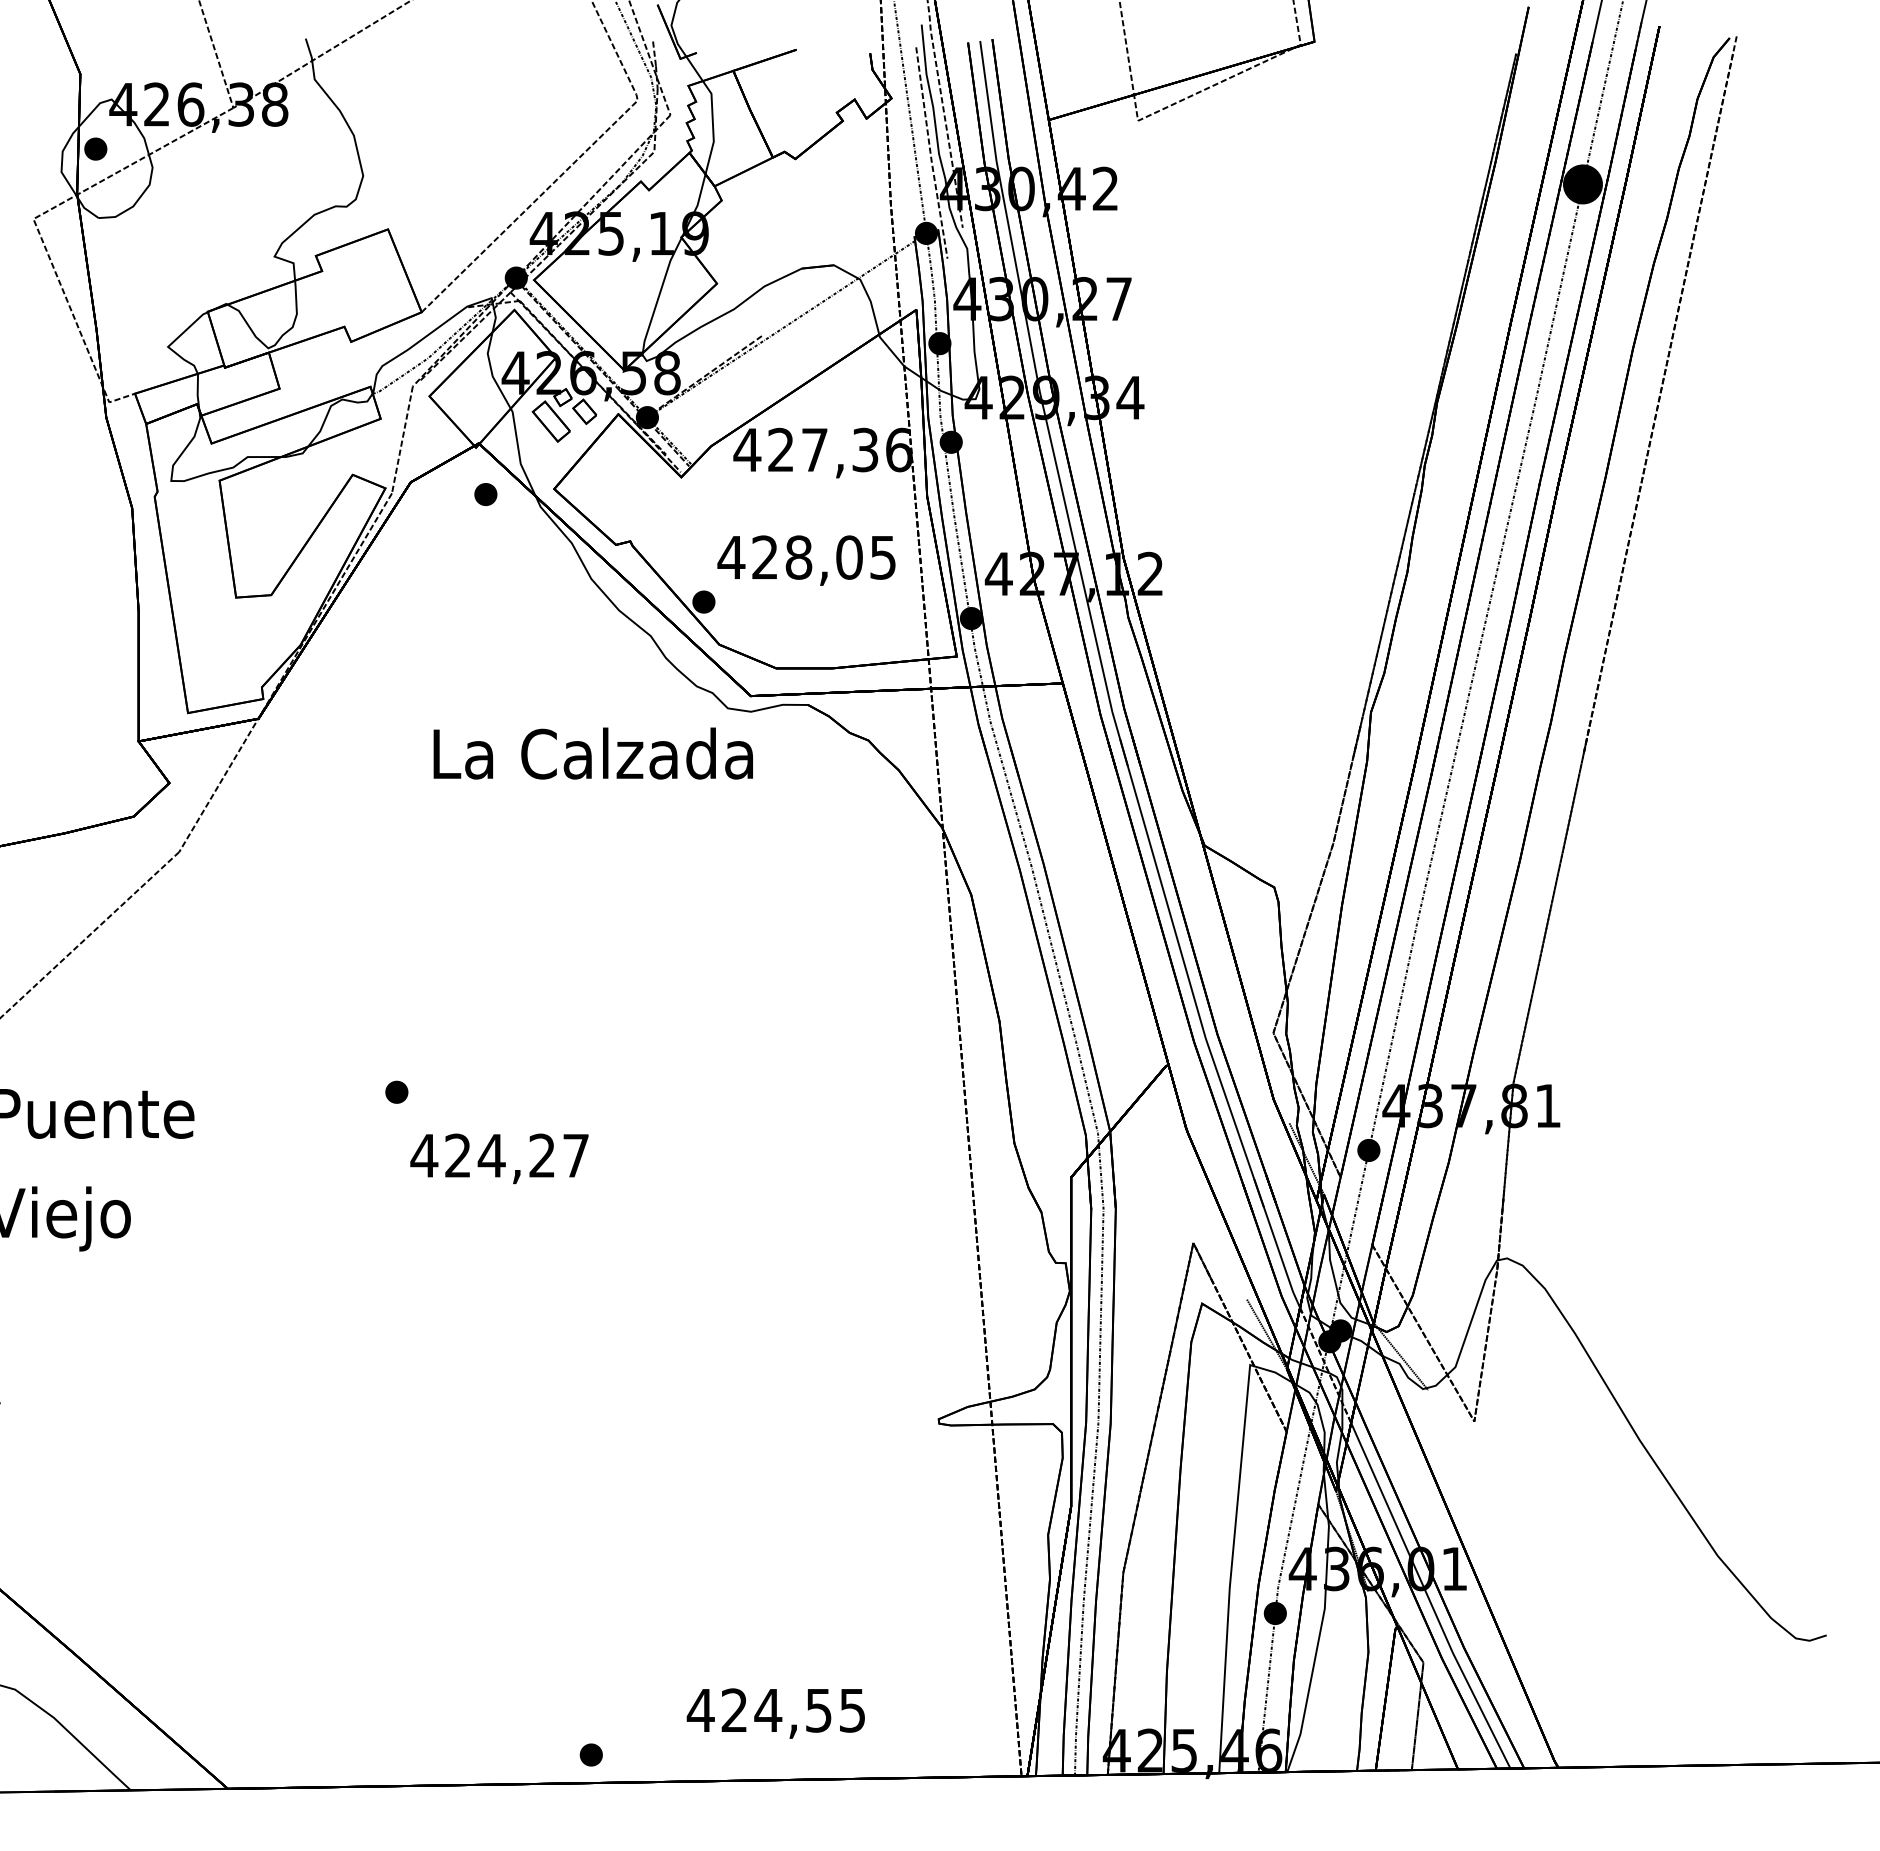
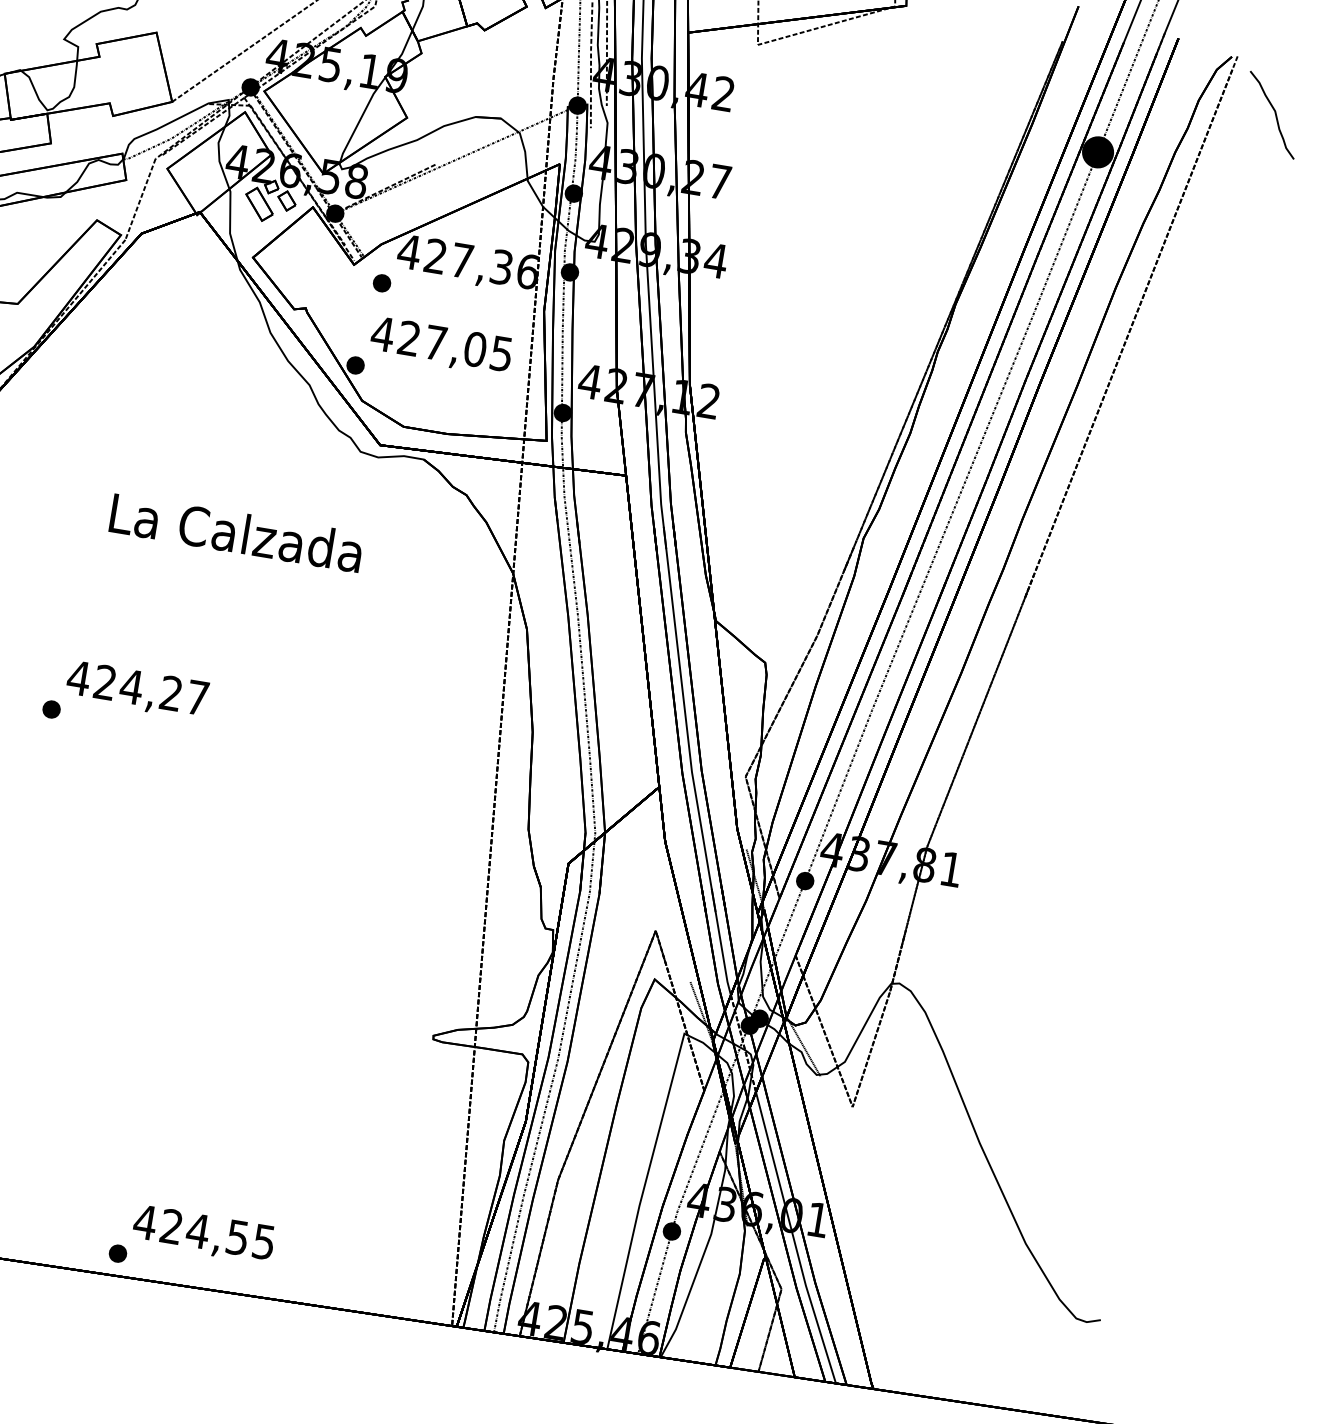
curve: (1795, 101) -> (1275, 114), added
part: (485, 494) -> (381, 283), moved
text: (798, 557) -> (435, 342), 428,05 -> 427,05
text: (592, 753) -> (235, 532), moved
text: (499, 1158) -> (137, 690), moved
text: (775, 1713) -> (203, 1234), moved

